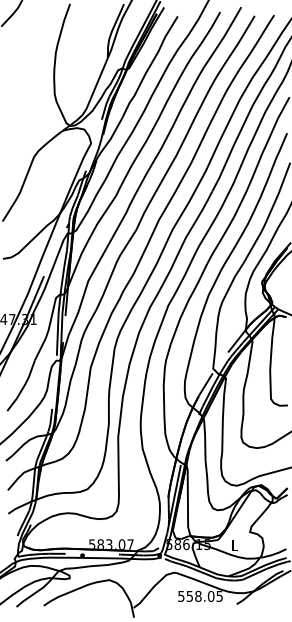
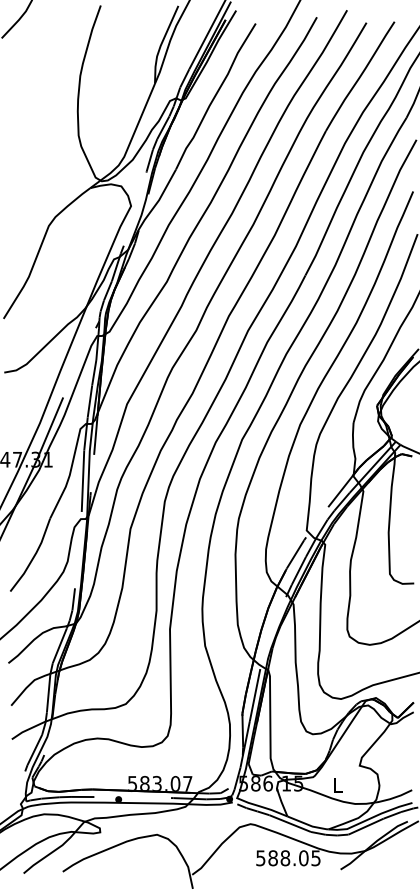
text: (189, 595) -> (272, 856), 558.05 -> 588.05

